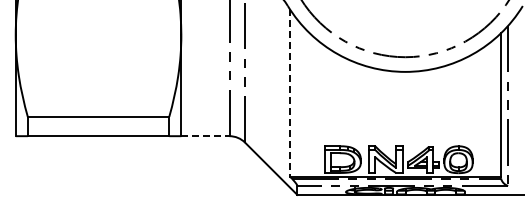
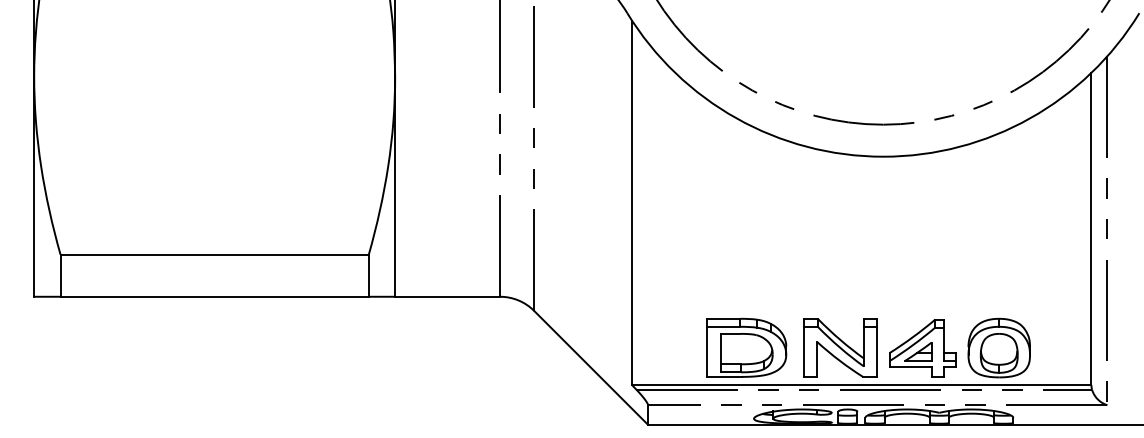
line: (290, 93) -> (633, 203), dashed -> solid
line: (205, 136) -> (447, 297), dashed -> solid

